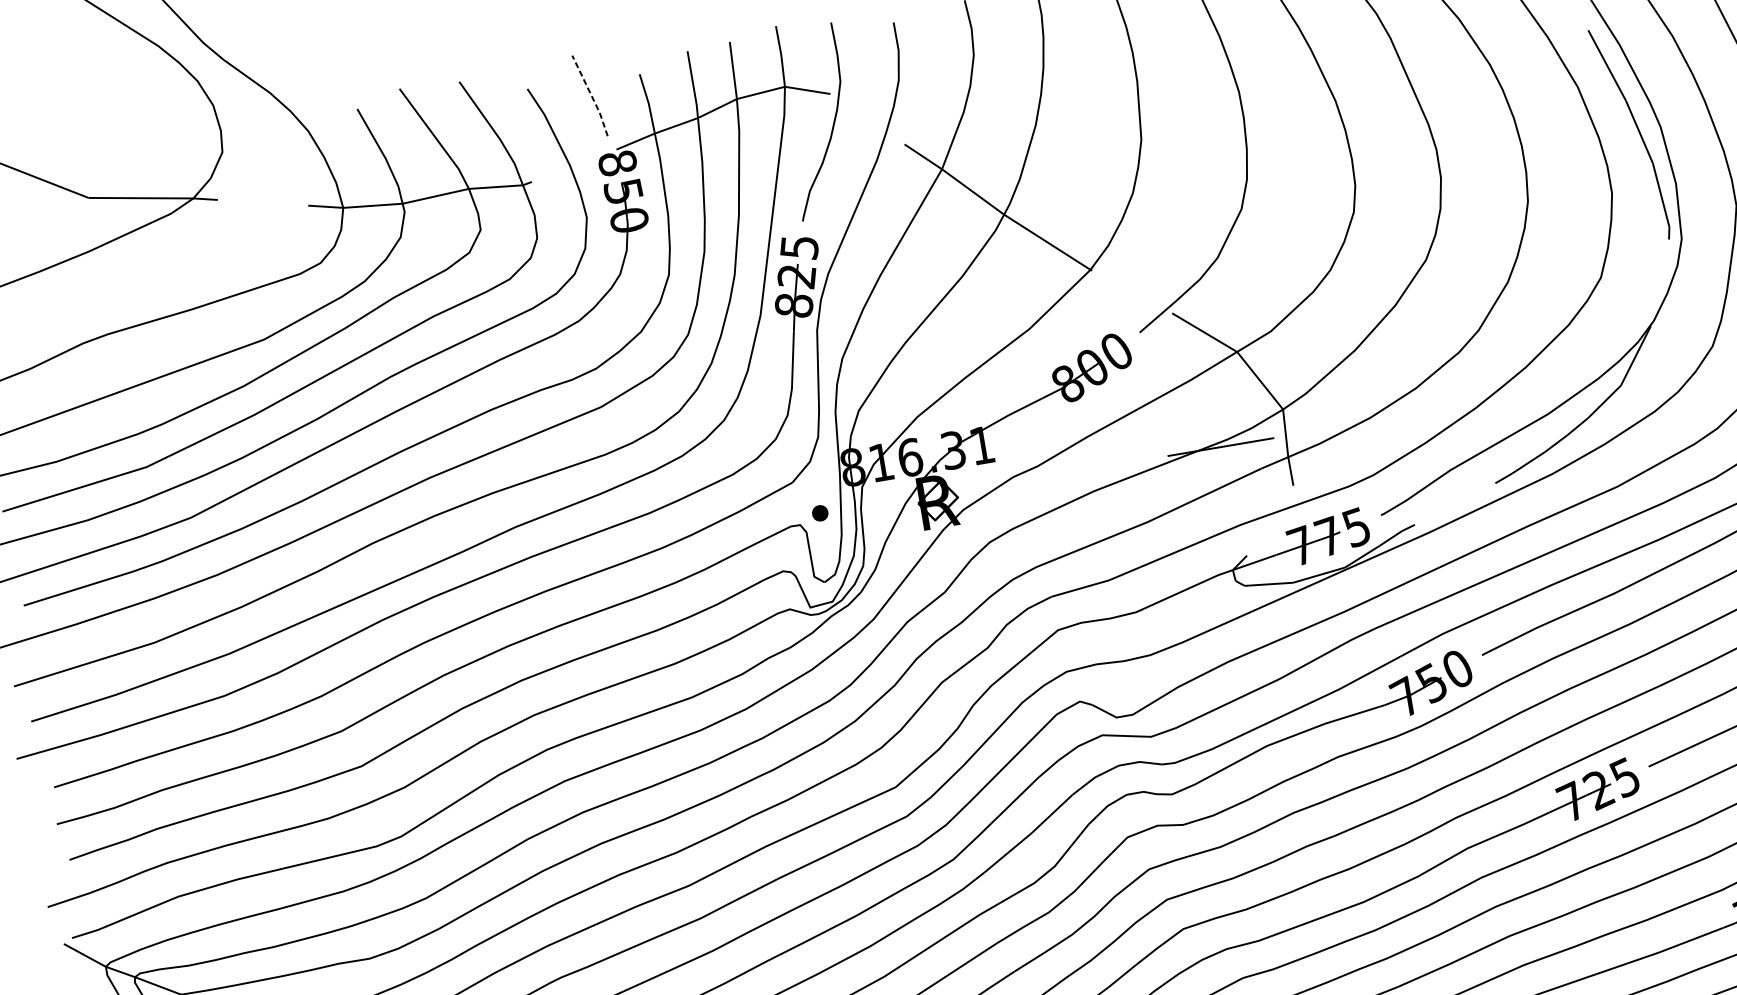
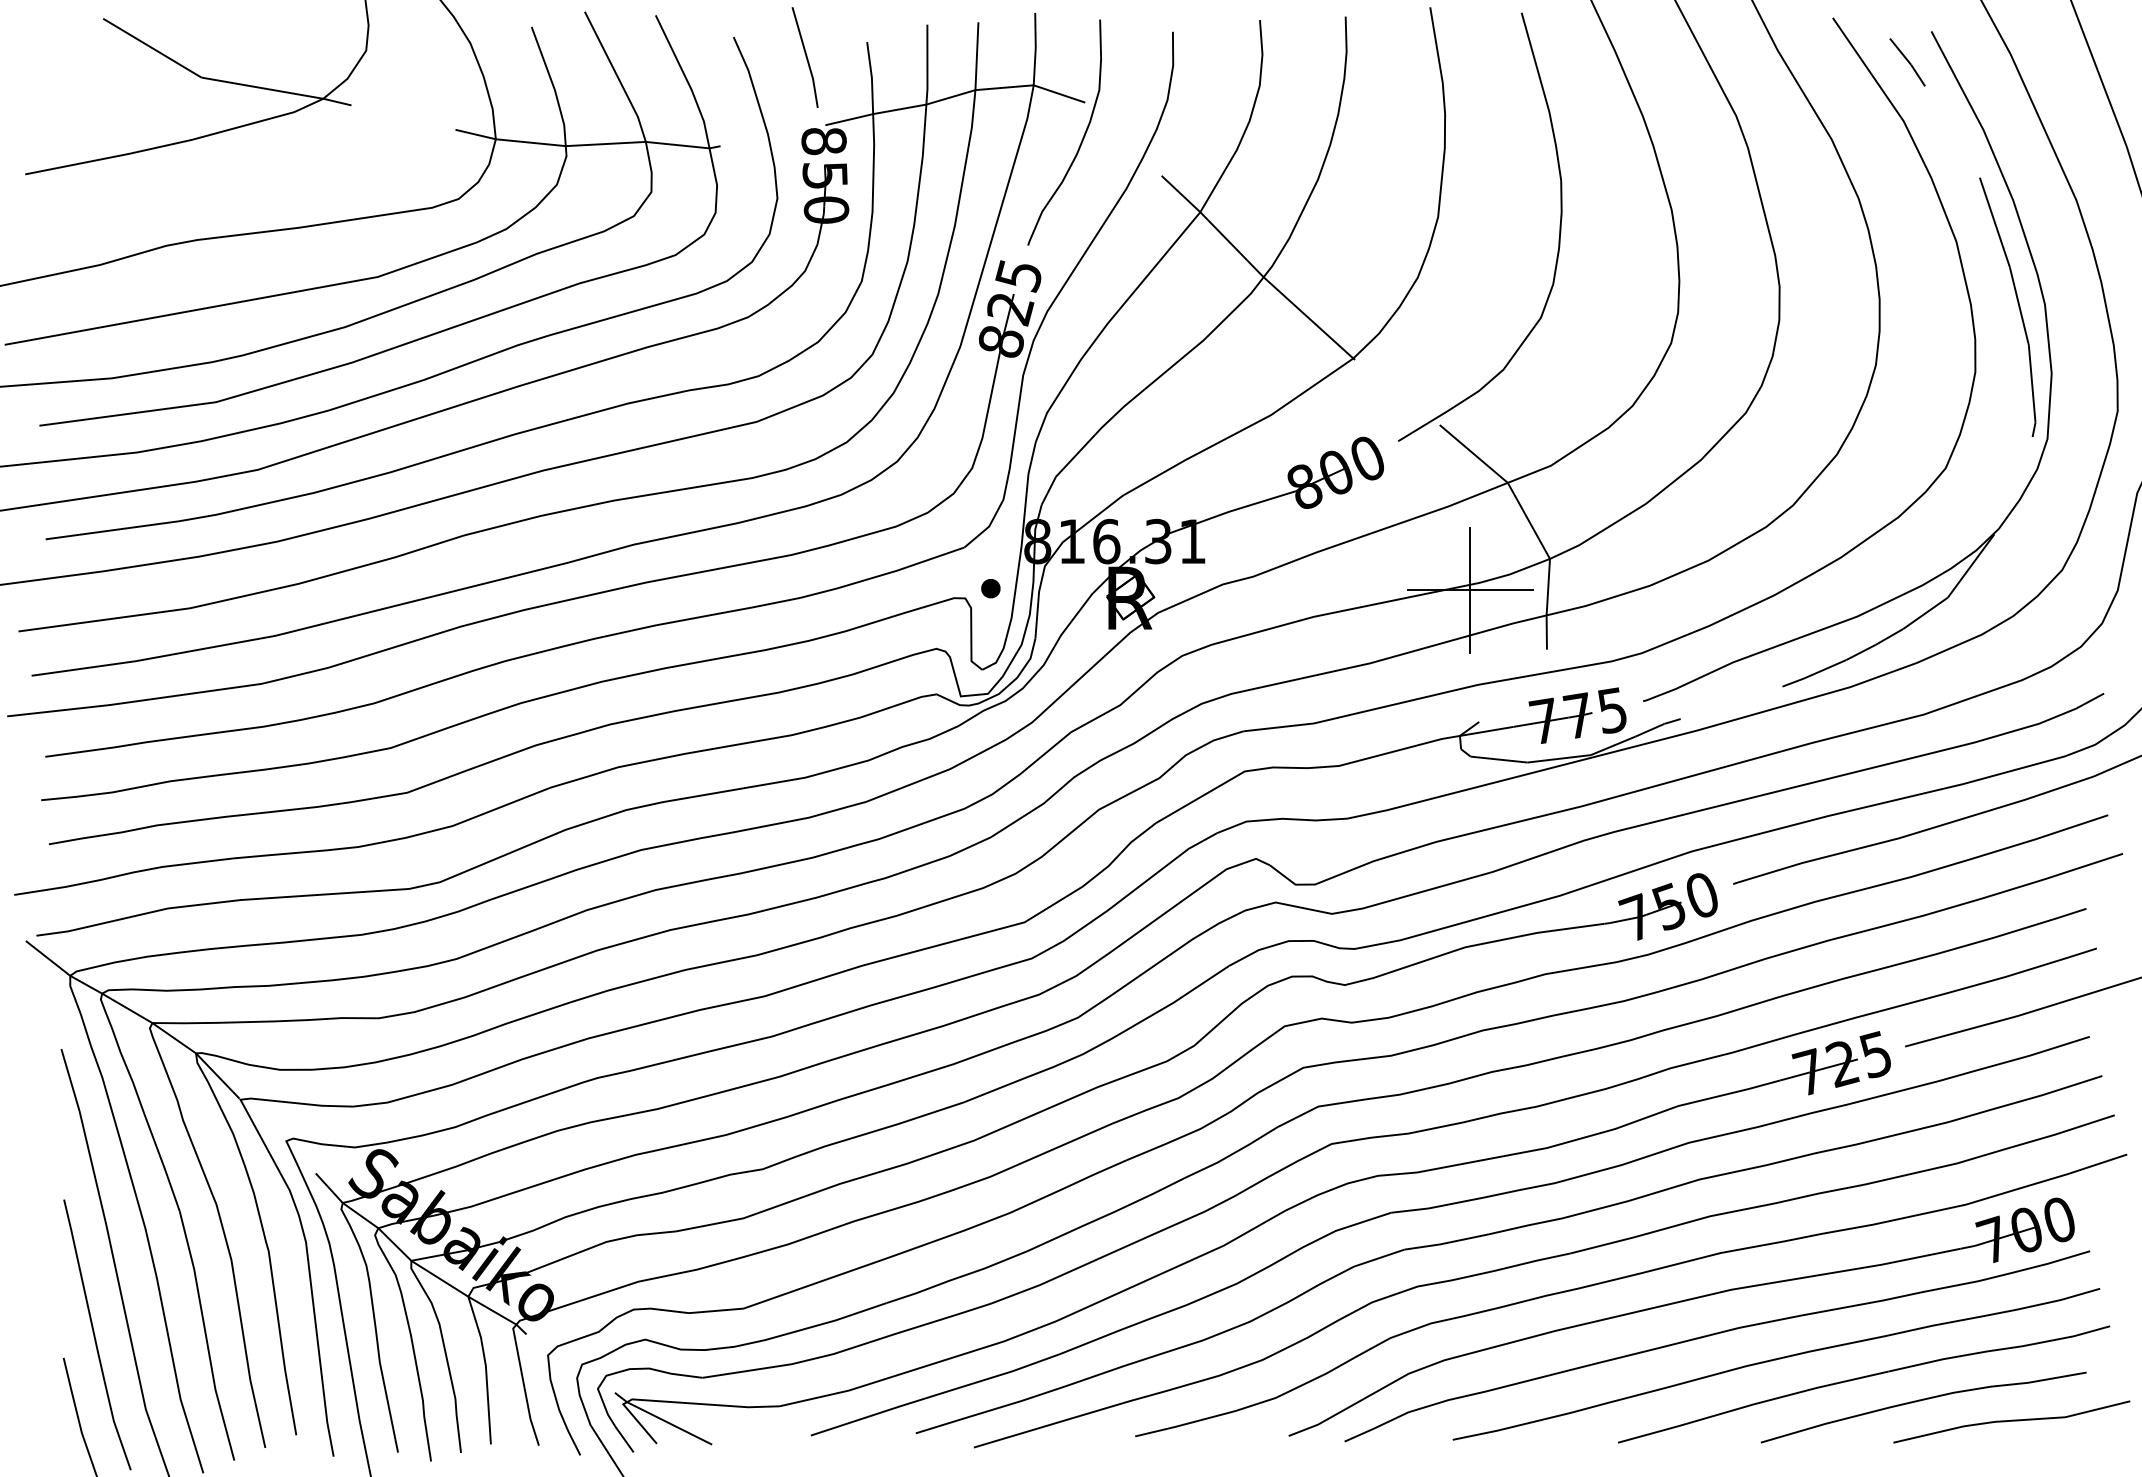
line: (592, 96) -> (807, 58), dashed -> solid
line: (1221, 447) -> (1470, 590), added

